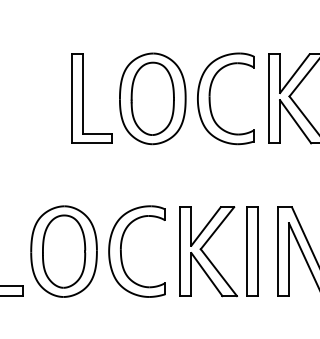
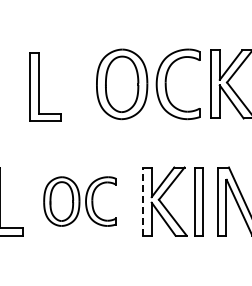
part: (92, 97) -> (45, 86), moved
part: (97, 251) -> (79, 201), size x0.7
line: (179, 251) -> (142, 201), solid -> dashed

